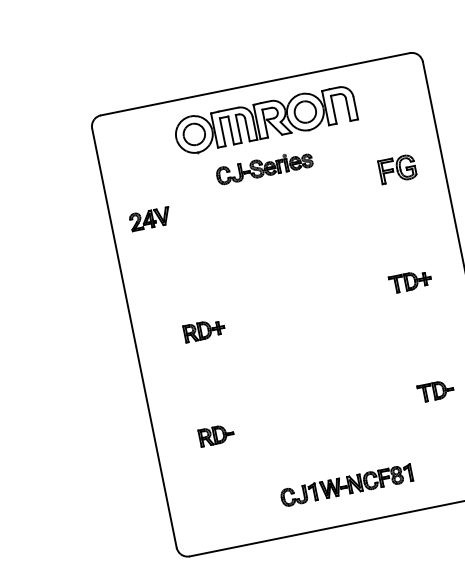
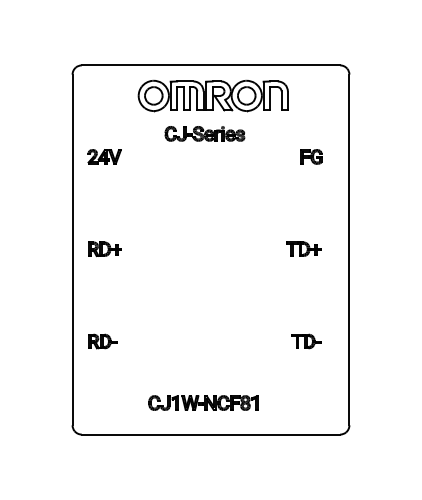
part: (397, 168) -> (311, 156), size x0.71
part: (203, 330) -> (104, 249), moved
part: (216, 435) -> (102, 341), moved
part: (346, 484) -> (203, 402), moved

